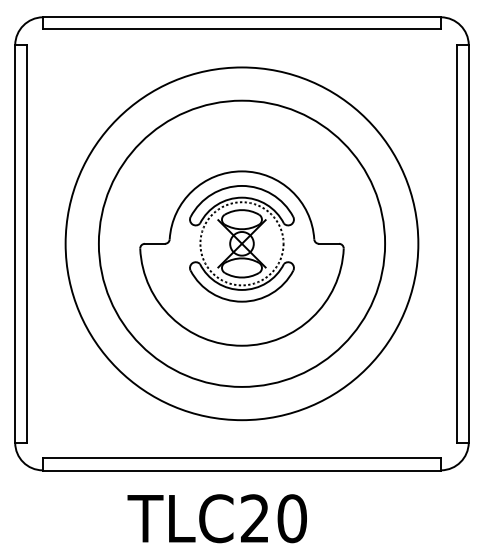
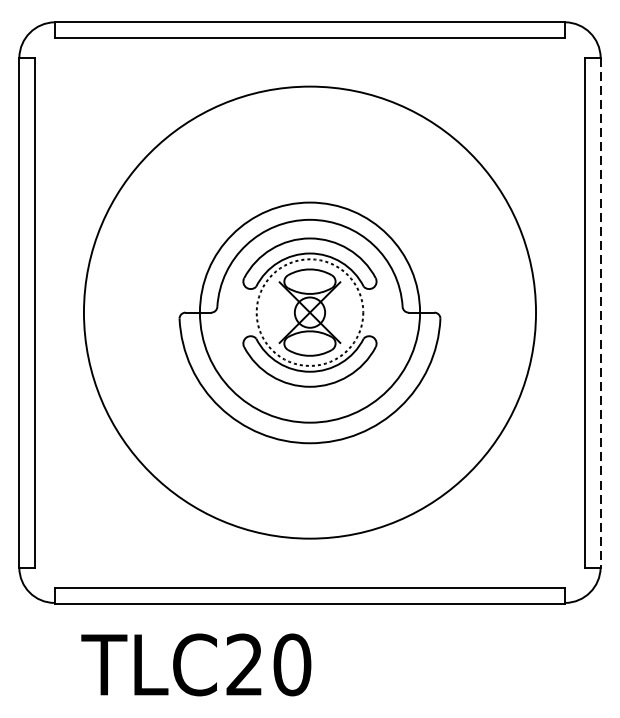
circle: (241, 243) -> (309, 312), size x0.6
line: (469, 243) -> (601, 312), solid -> dashed
text: (216, 518) -> (195, 664), moved

